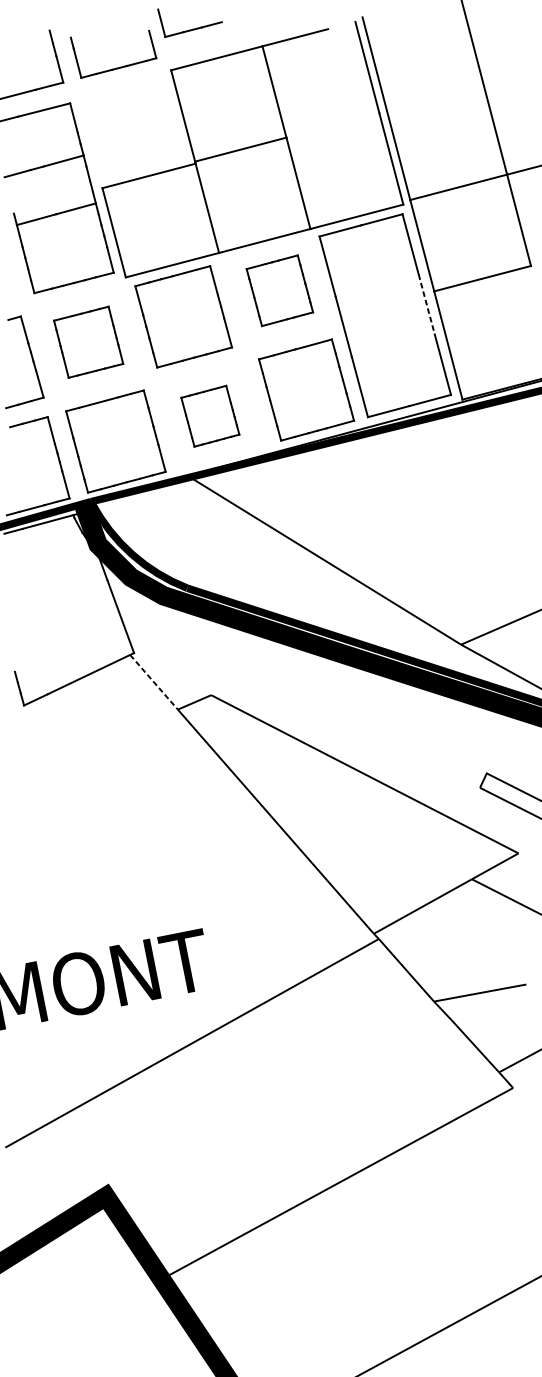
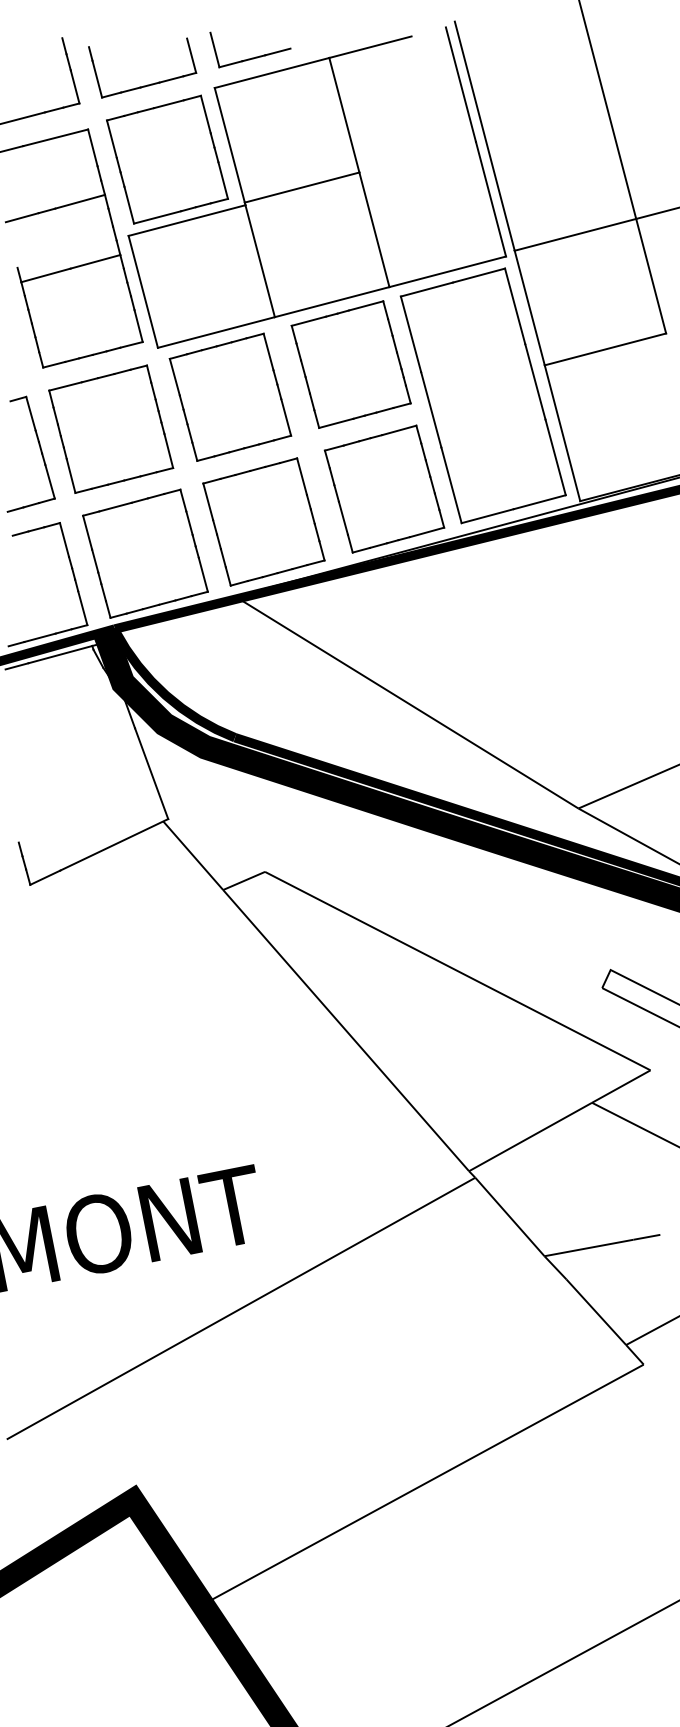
part: (190, 29) -> (251, 57), moved
part: (133, 127) -> (167, 159), added
part: (279, 290) -> (350, 364), size x1.43
line: (426, 305) -> (535, 382), dashed -> solid
part: (88, 341) -> (111, 428), size x1.43
part: (210, 415) -> (263, 521), size x1.67
line: (154, 682) -> (193, 855), dashed -> solid

